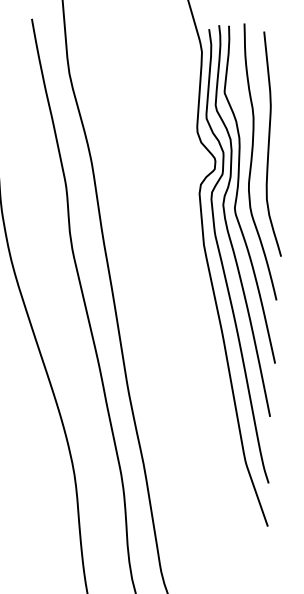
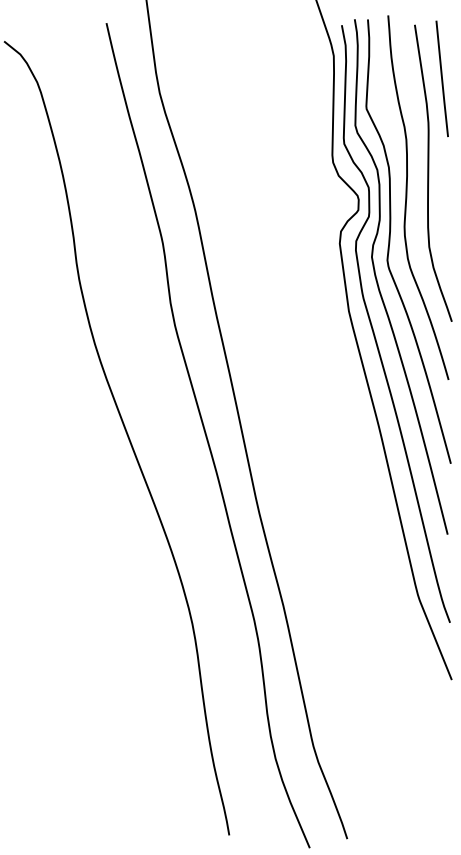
line: (282, 72) -> (441, 78), added

